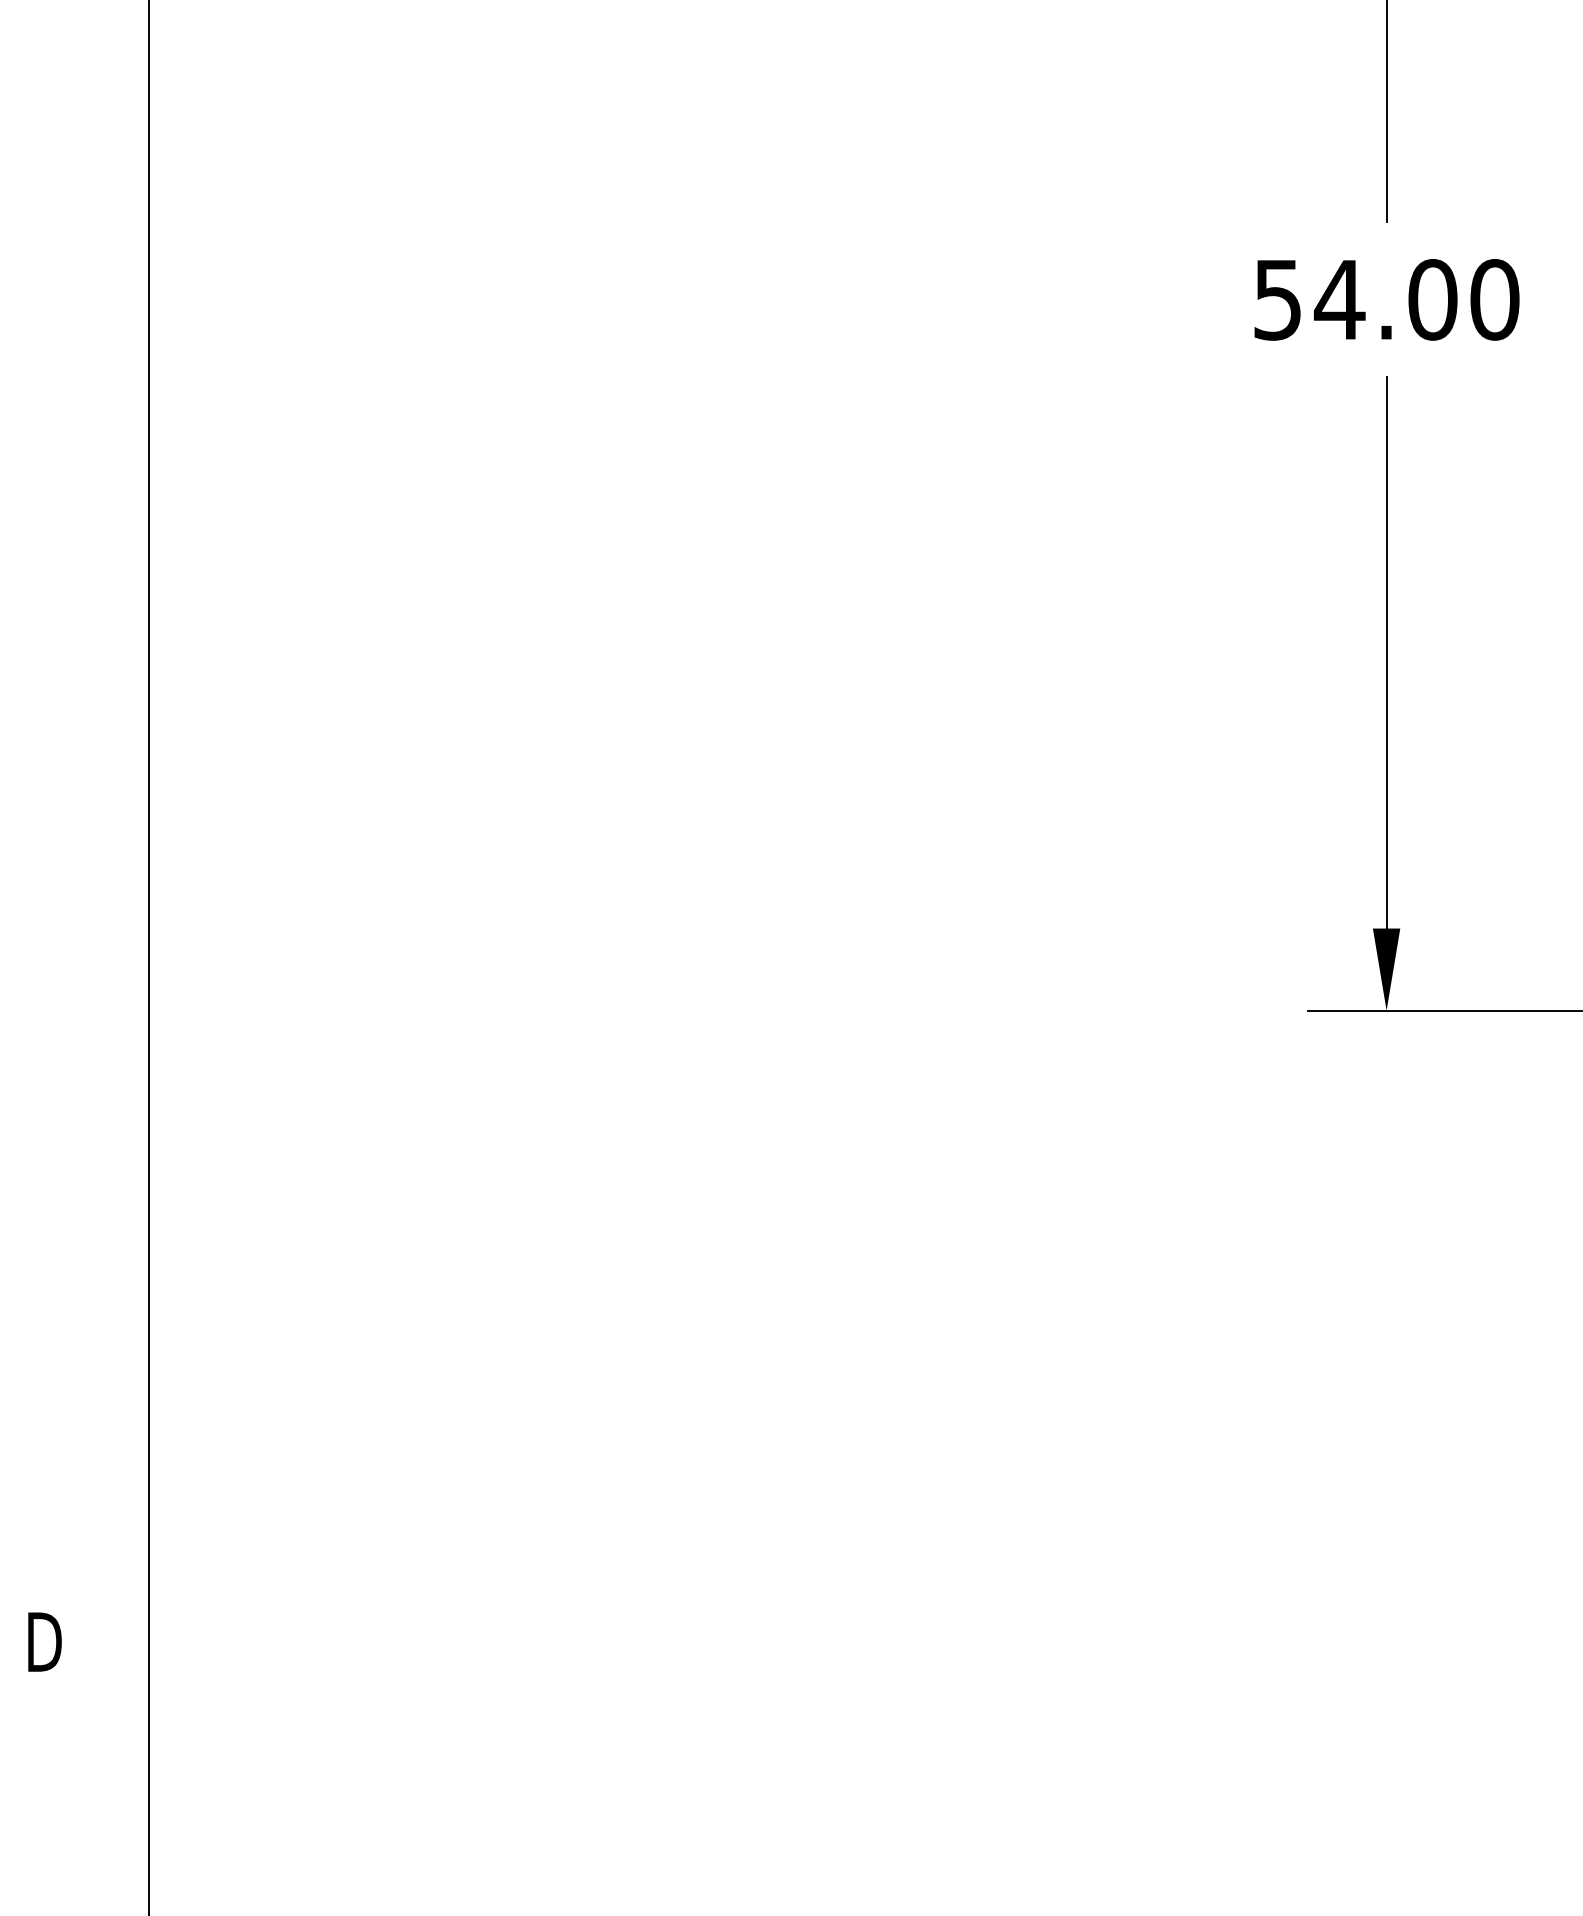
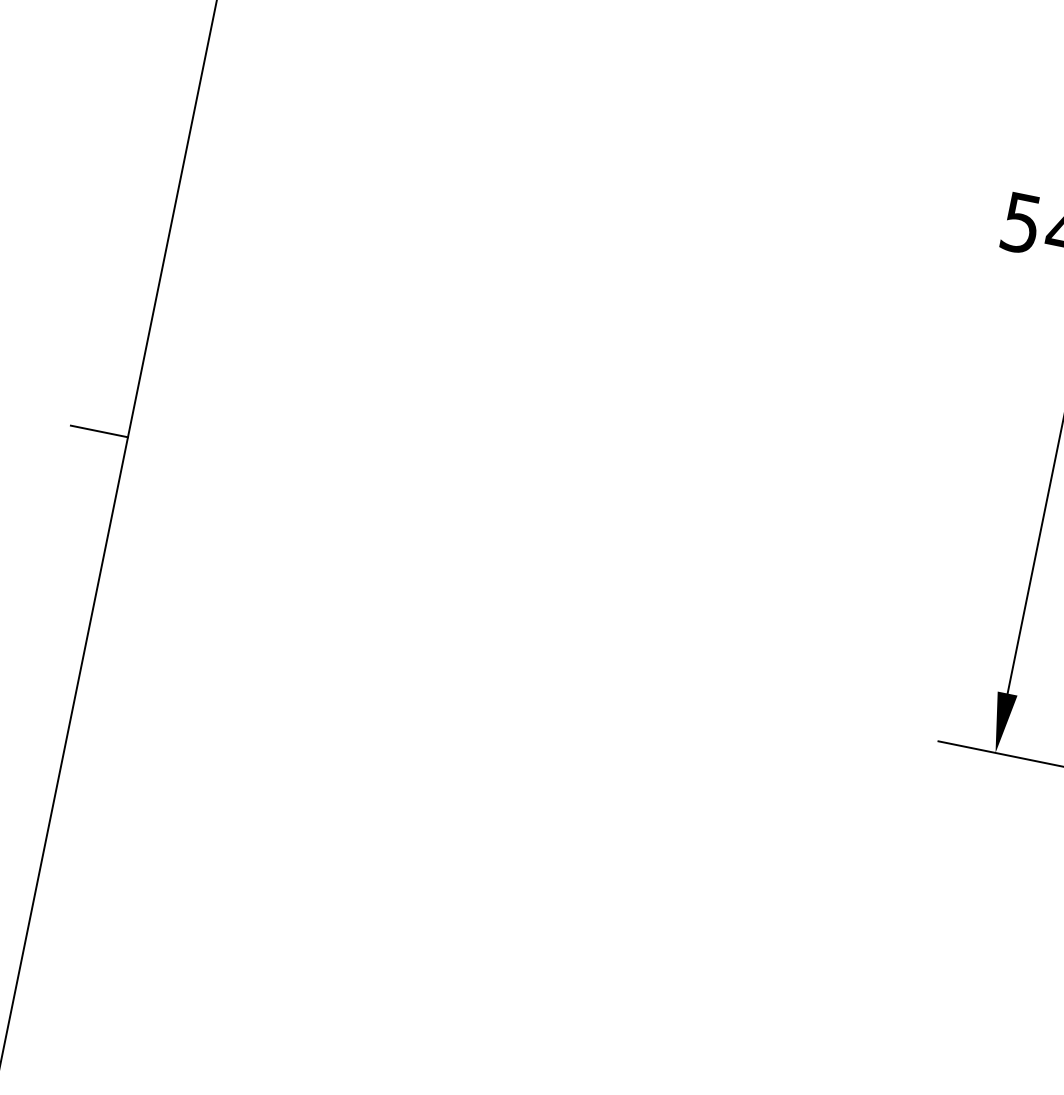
line: (108, 825) -> (99, 431), added

